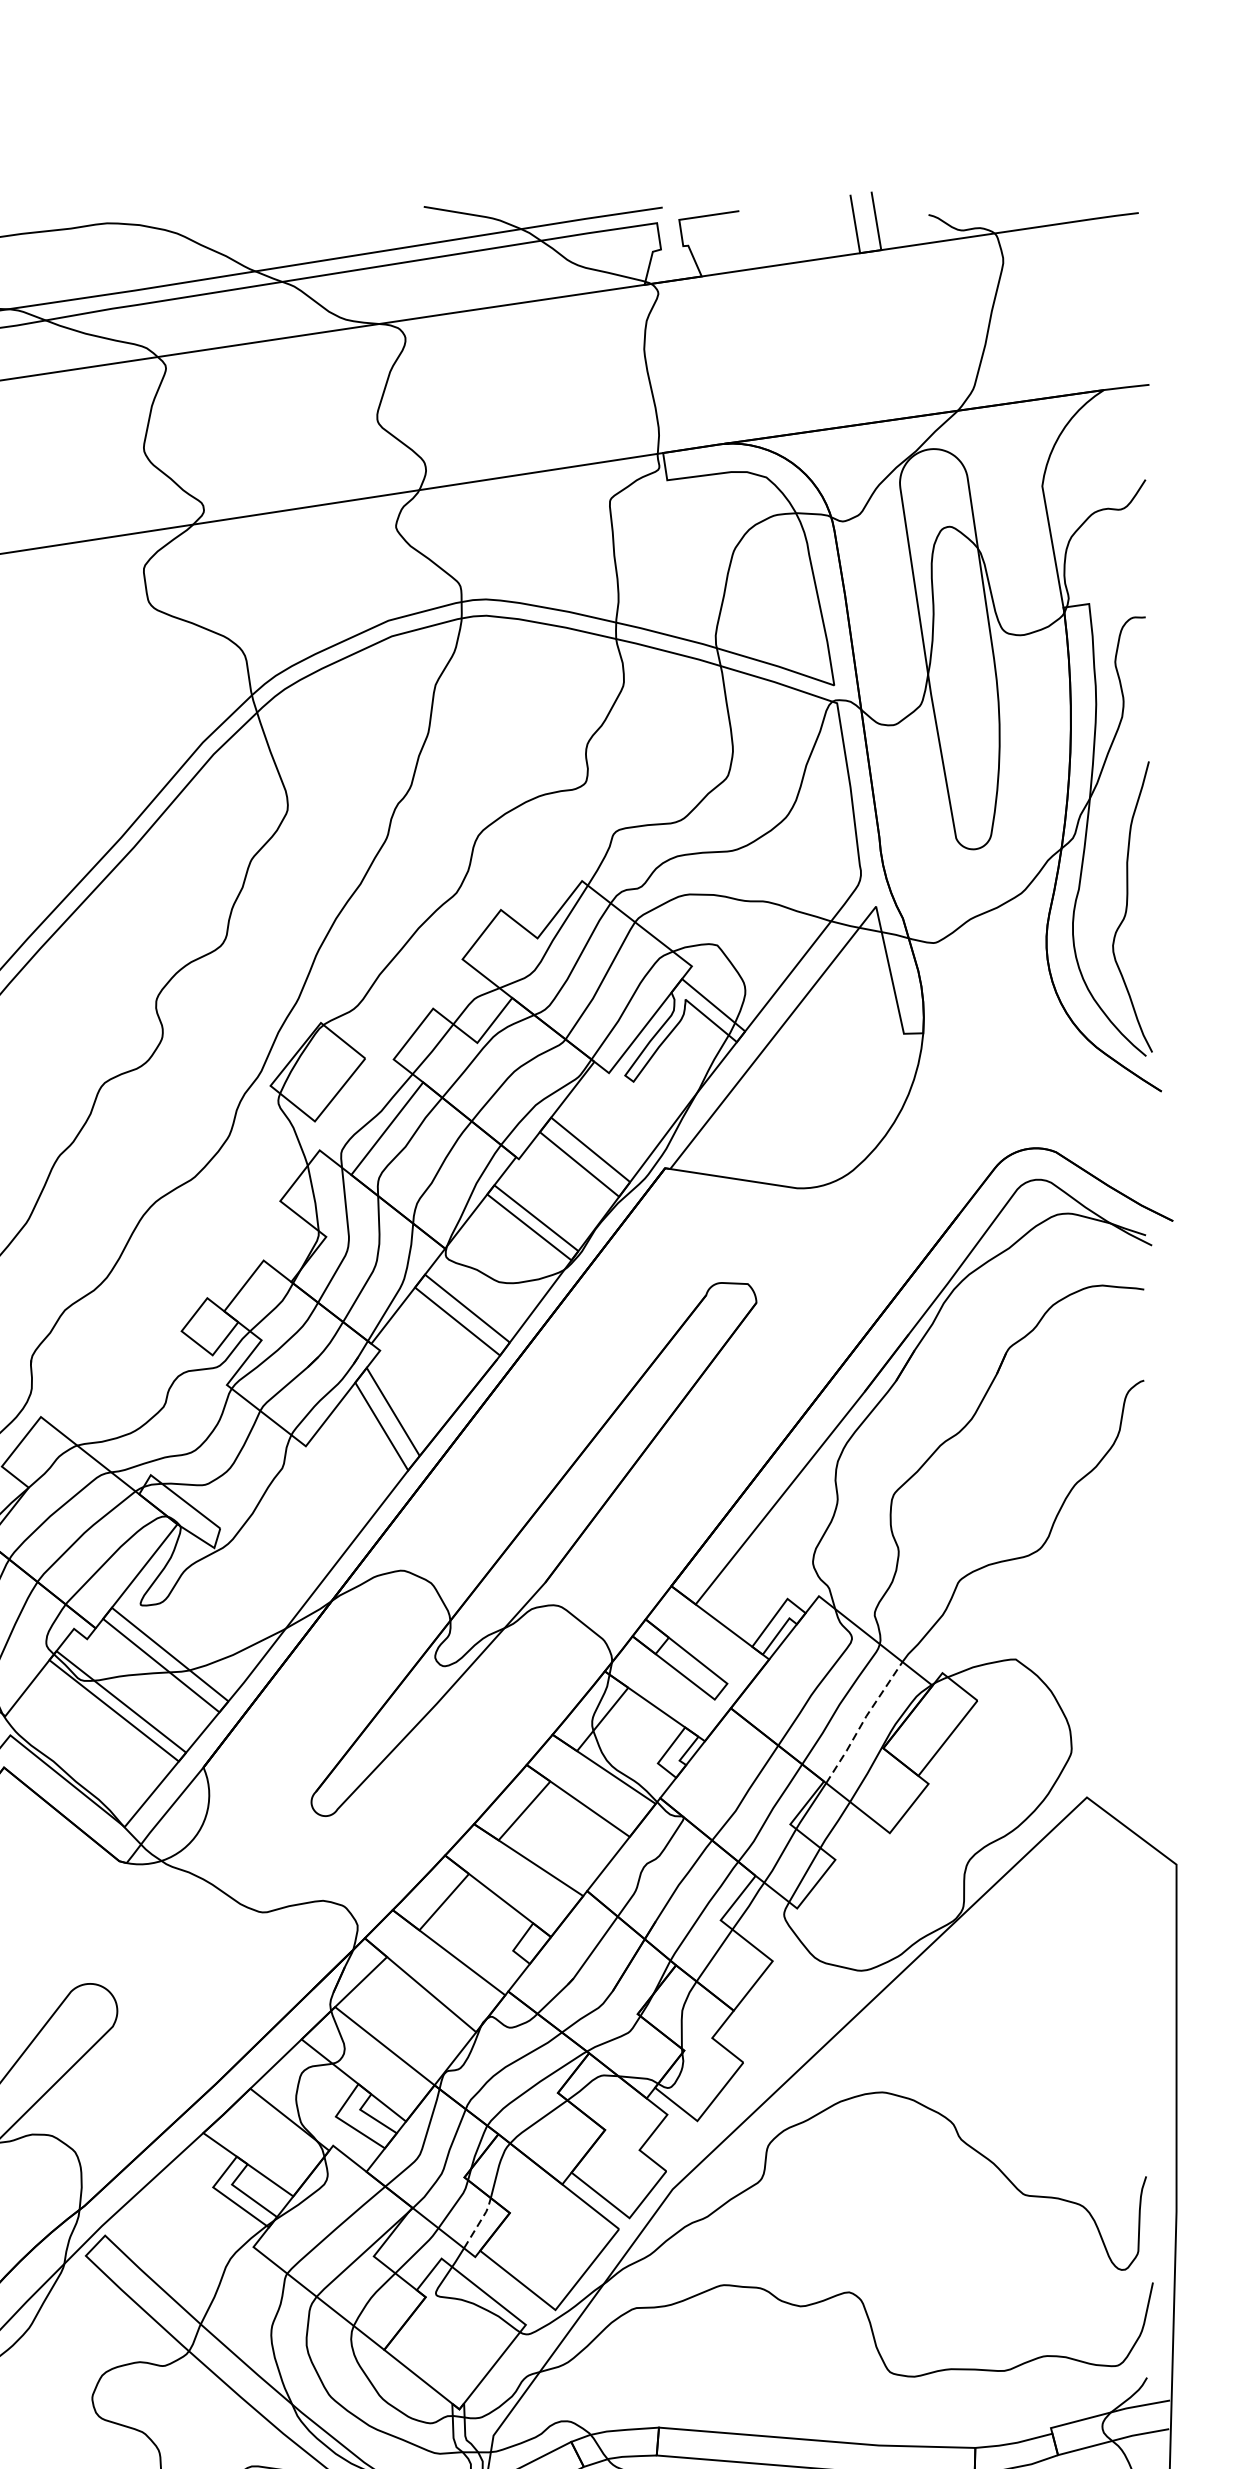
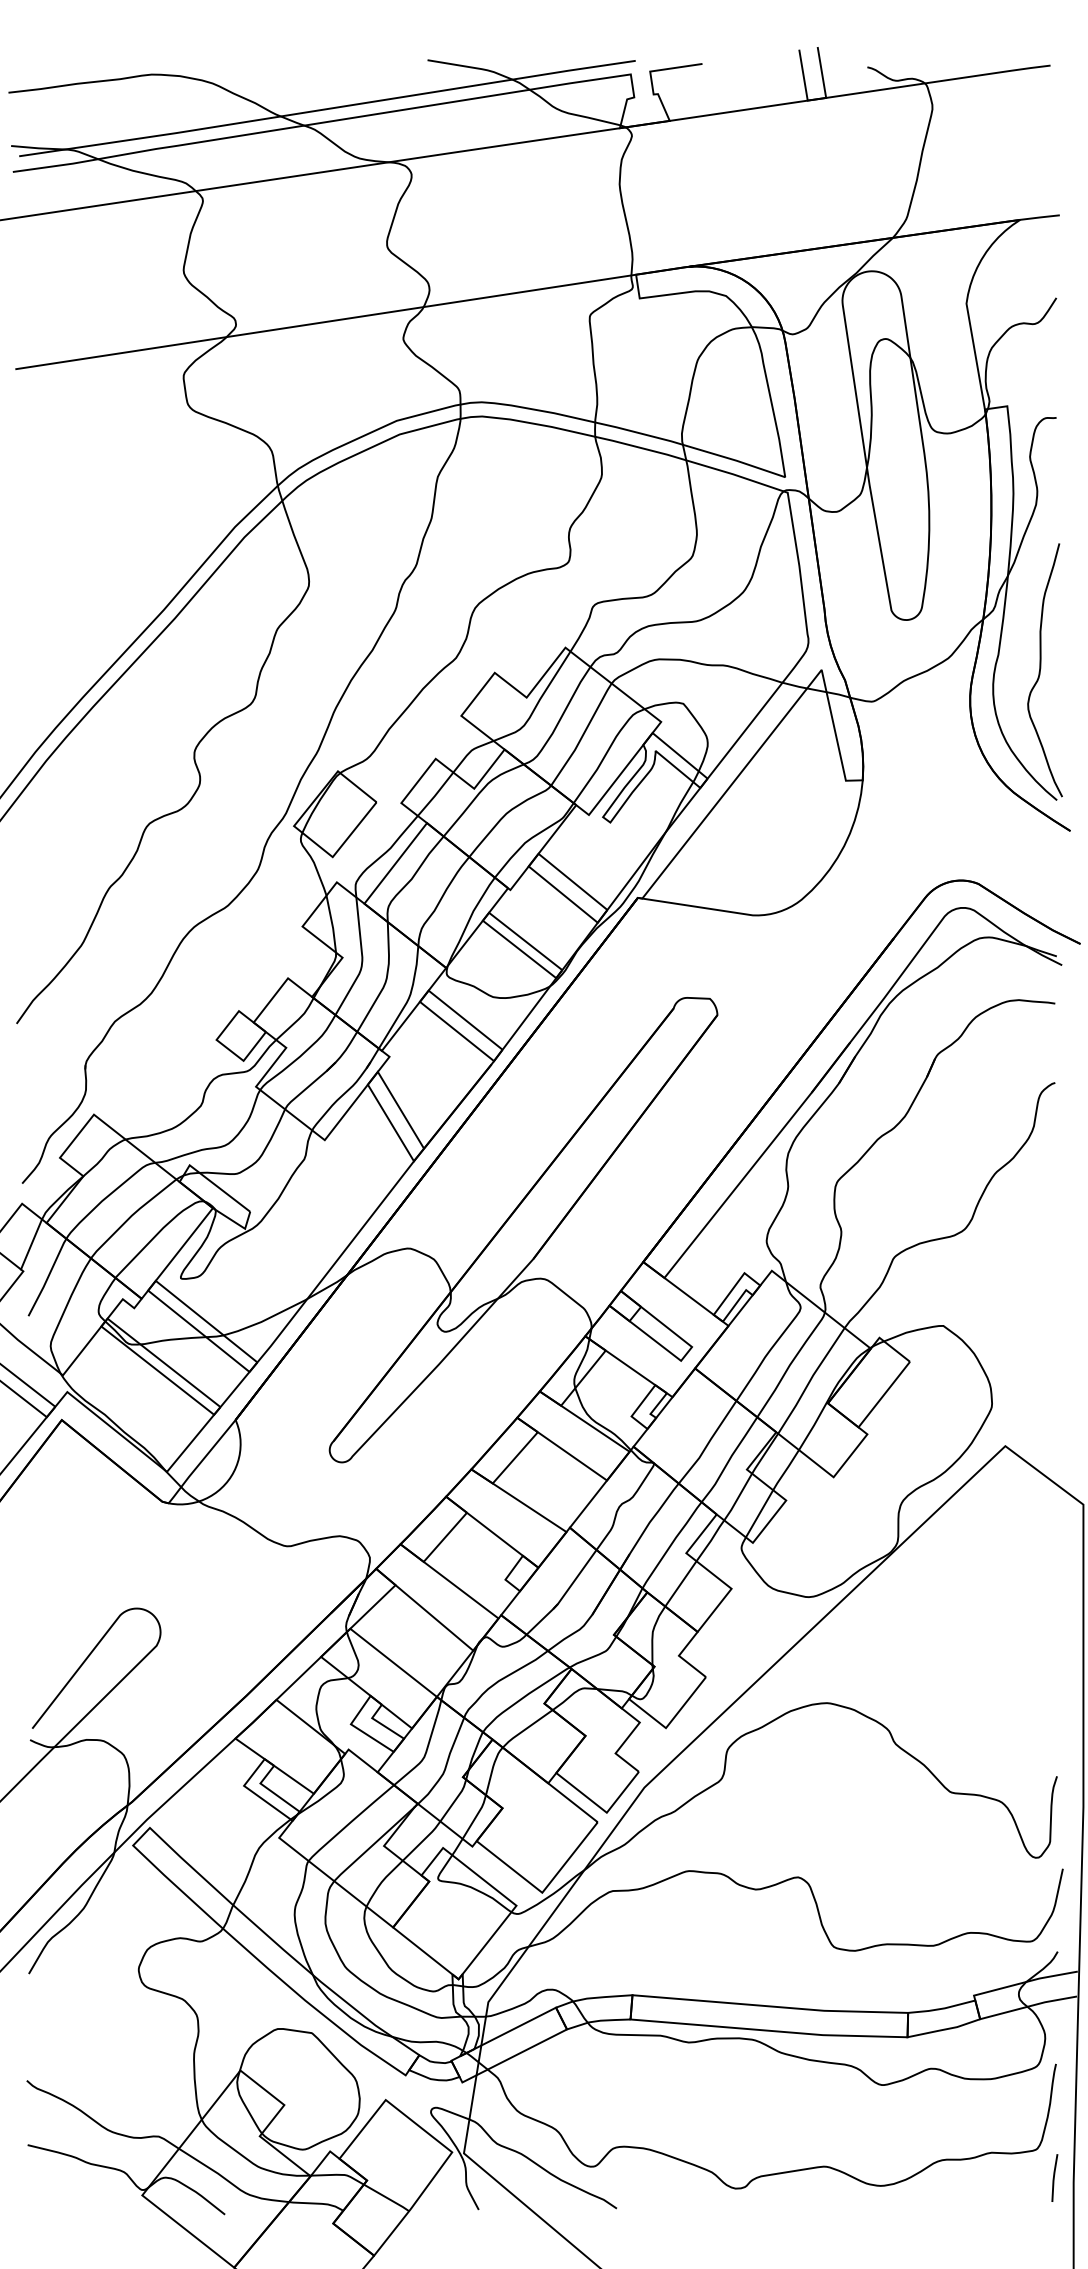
line: (863, 1722) -> (810, 1380), dashed -> solid
line: (479, 2222) -> (476, 1816), dashed -> solid

